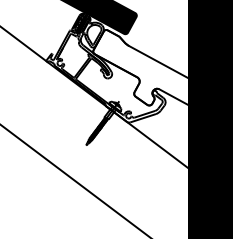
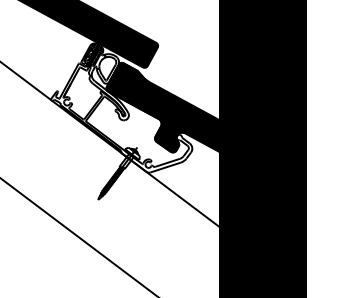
fill: (146, 70) -> (169, 110), added

